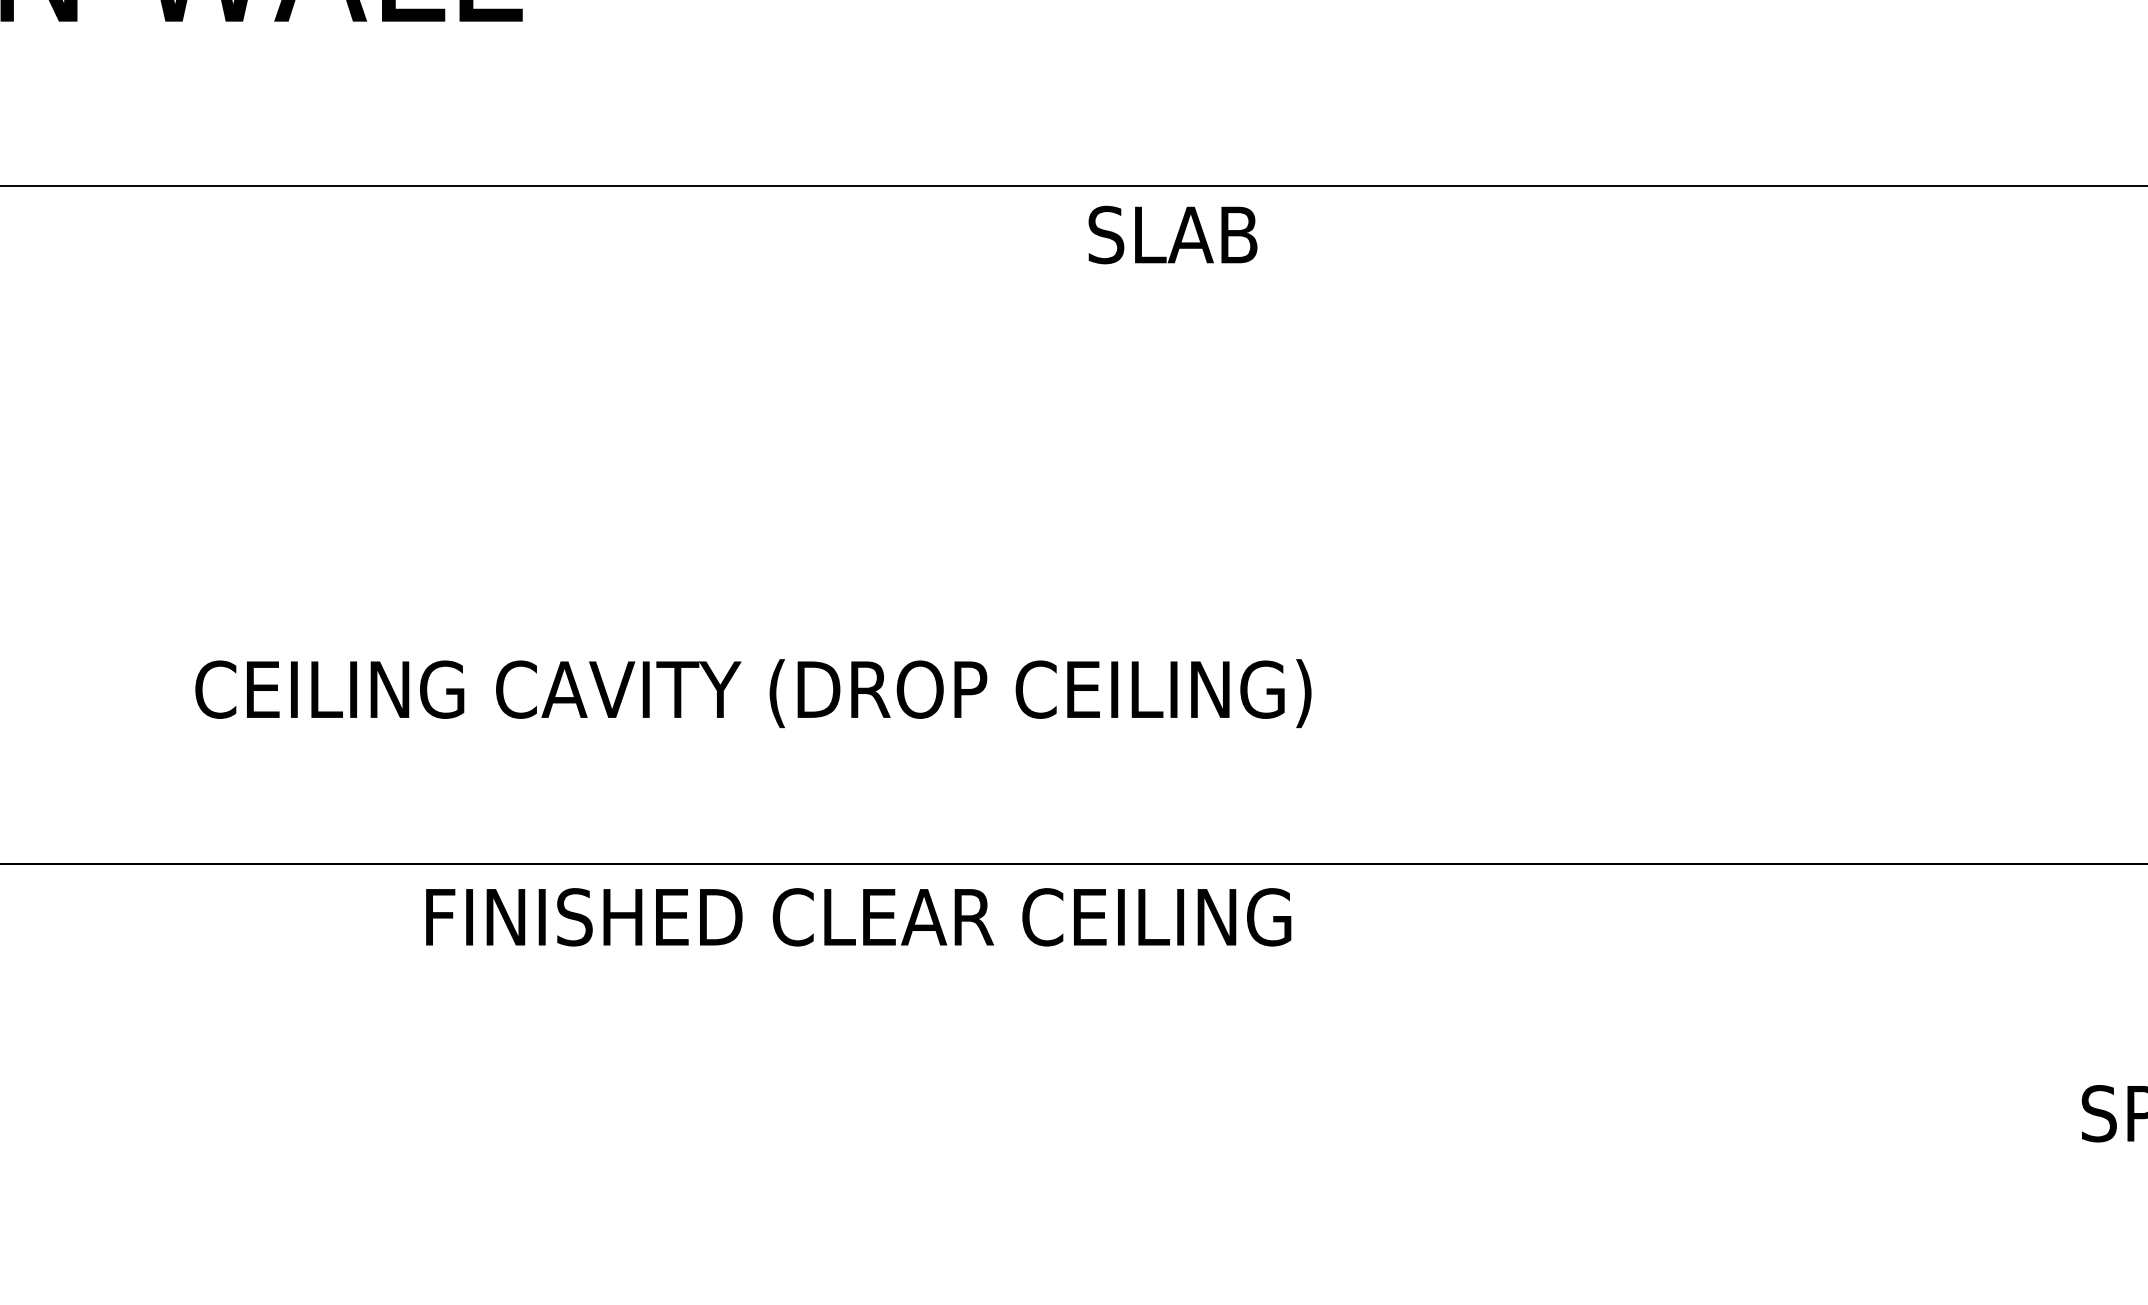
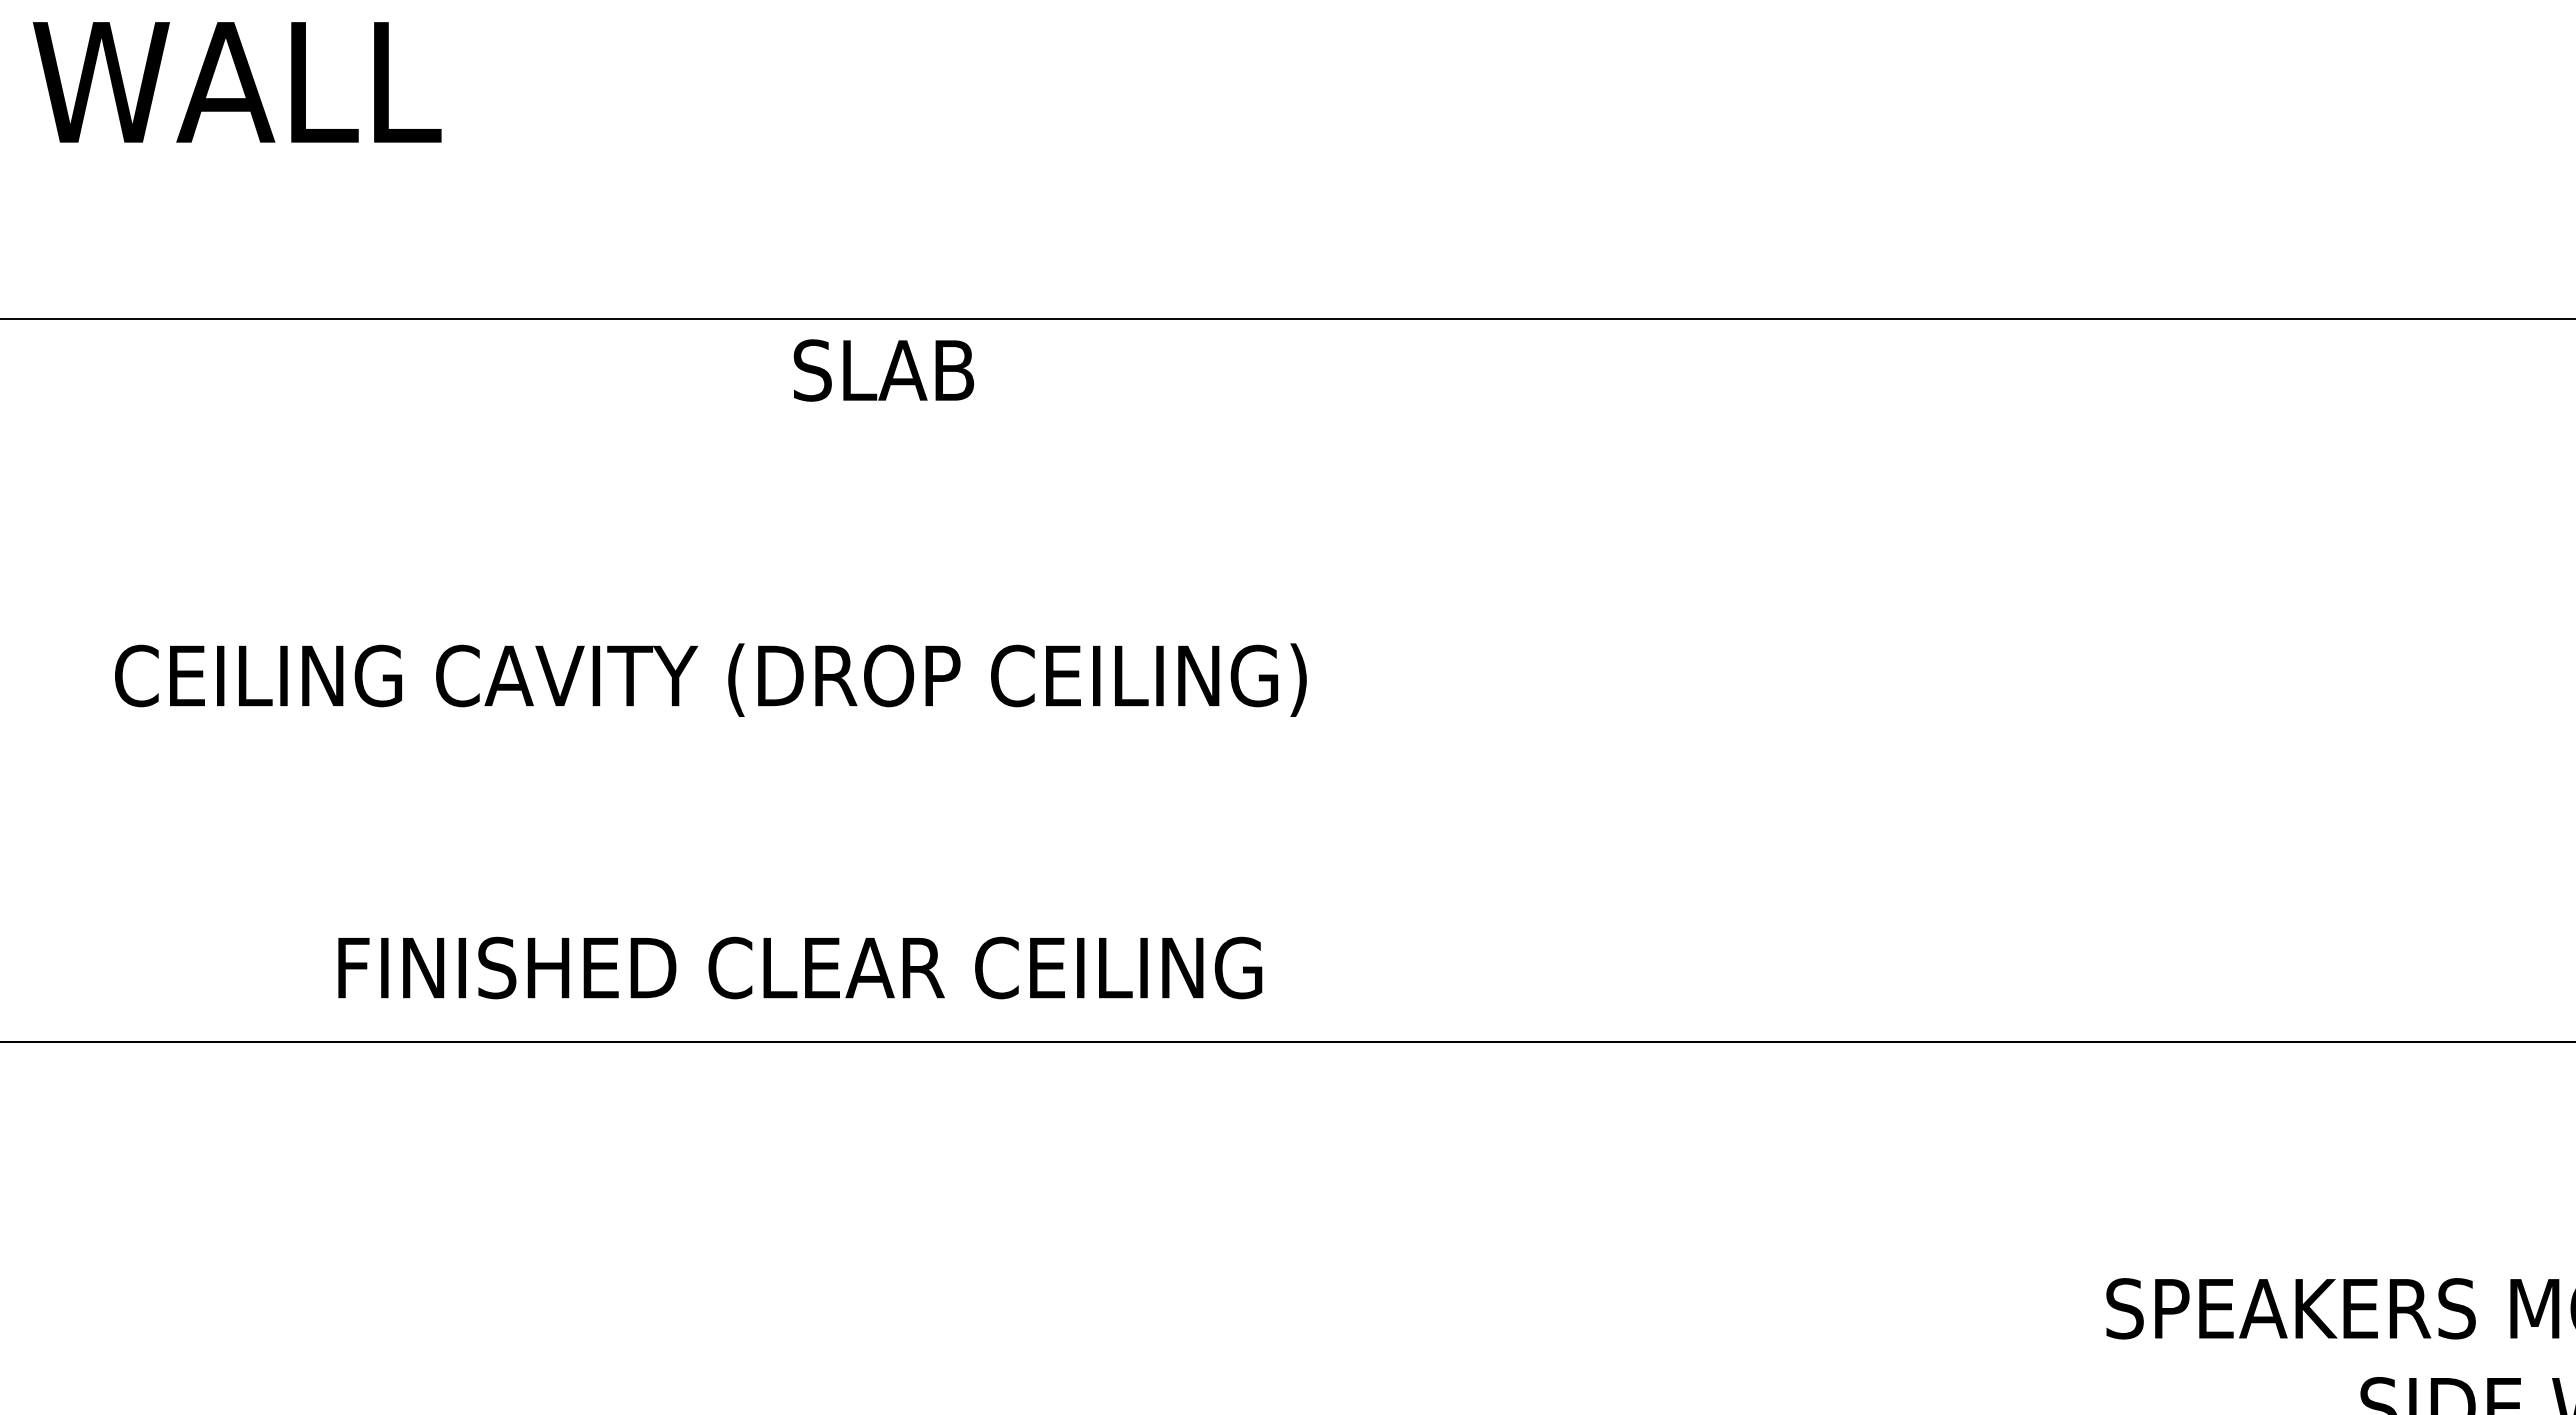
text: (1172, 235) -> (883, 370), moved
text: (753, 692) -> (710, 679), moved
text: (858, 916) -> (800, 967), moved

